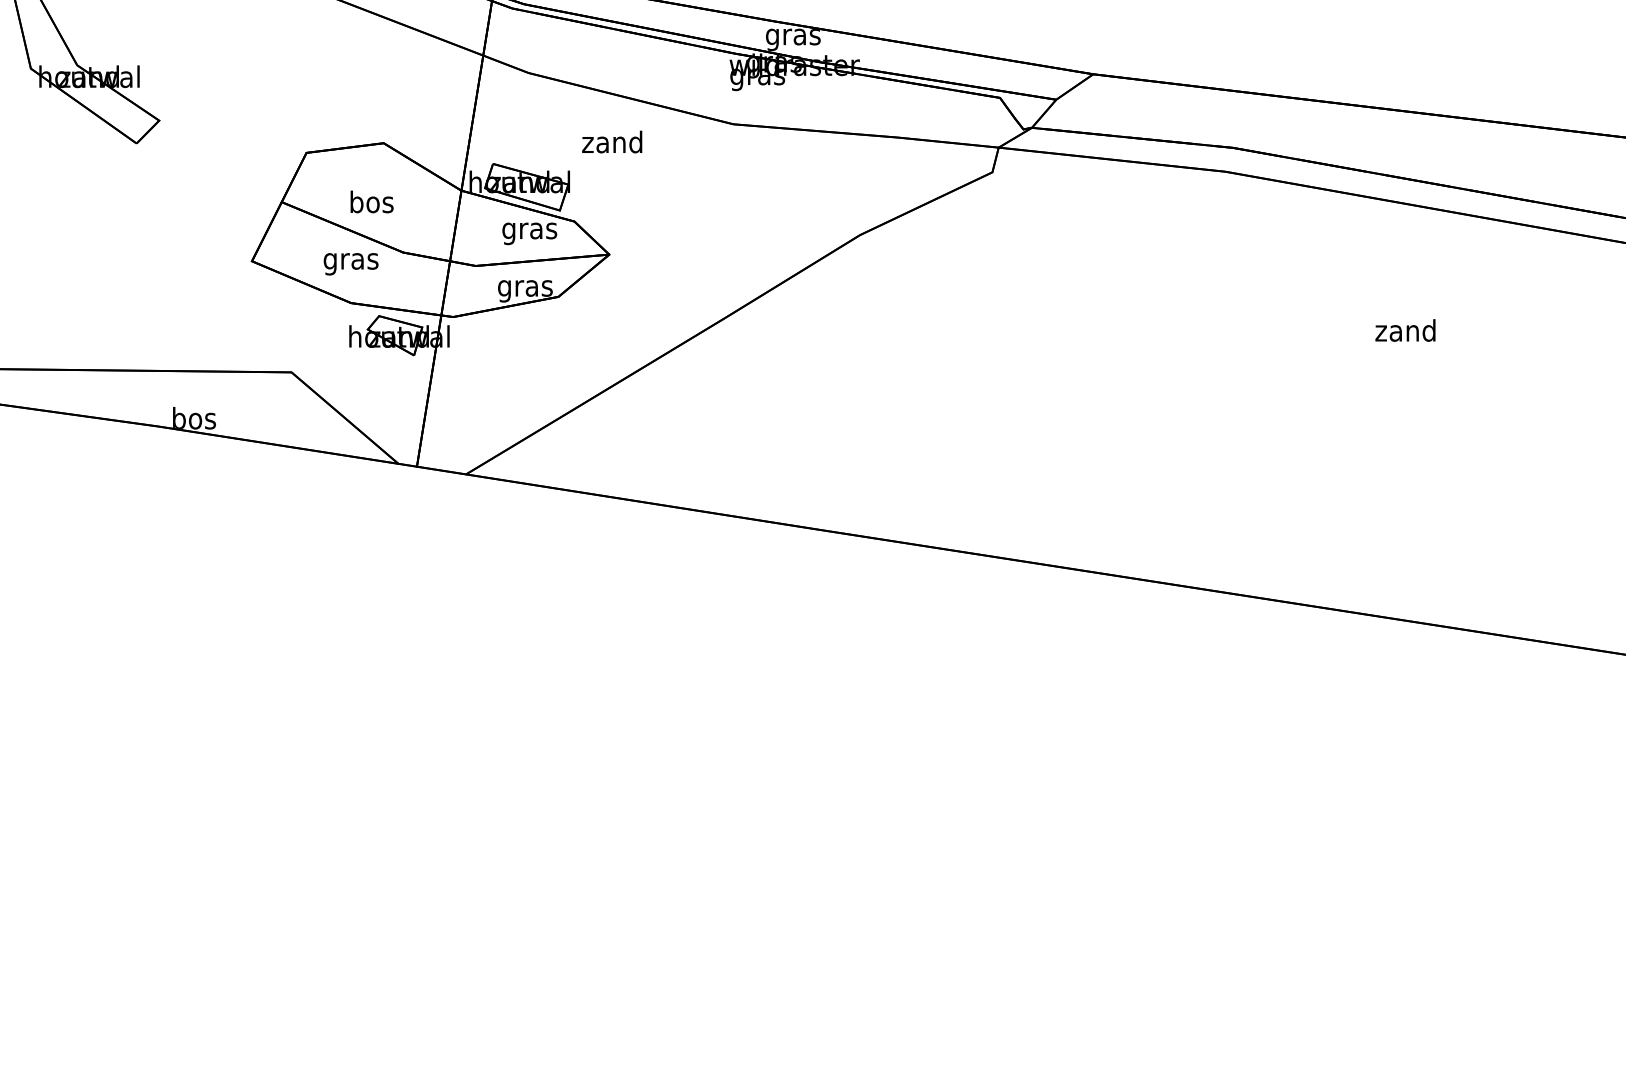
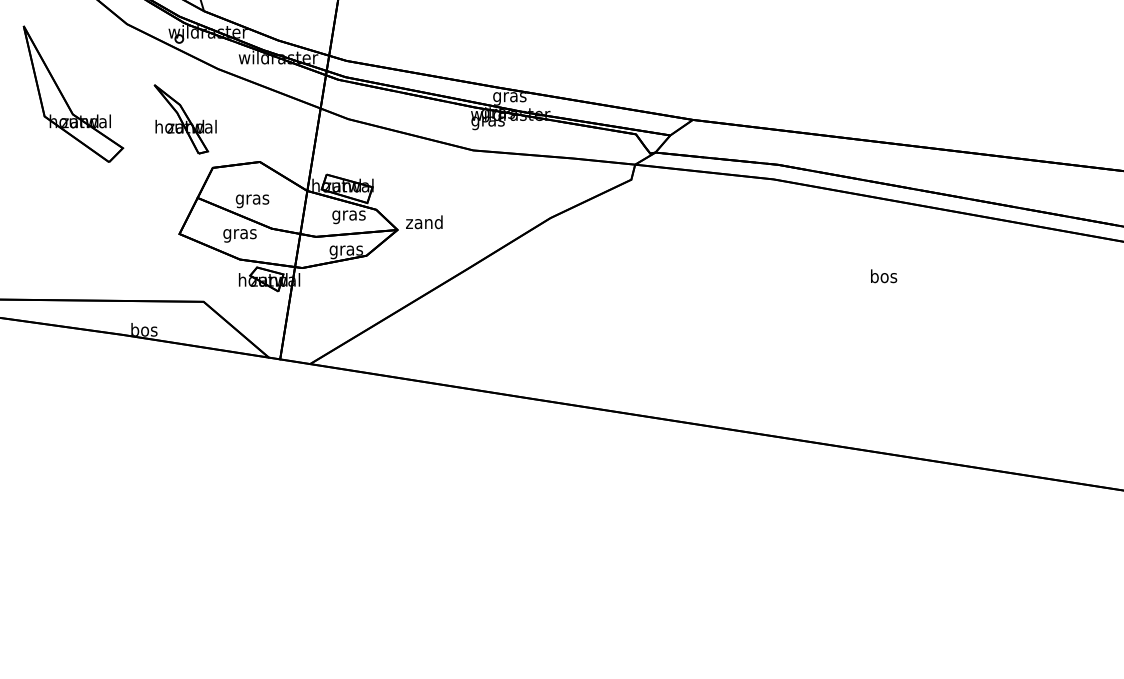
part: (260, 73) -> (184, 119), added
text: (612, 142) -> (424, 222), moved
text: (371, 204) -> (252, 199), bos -> gras
text: (1405, 330) -> (883, 276), zand -> bos

